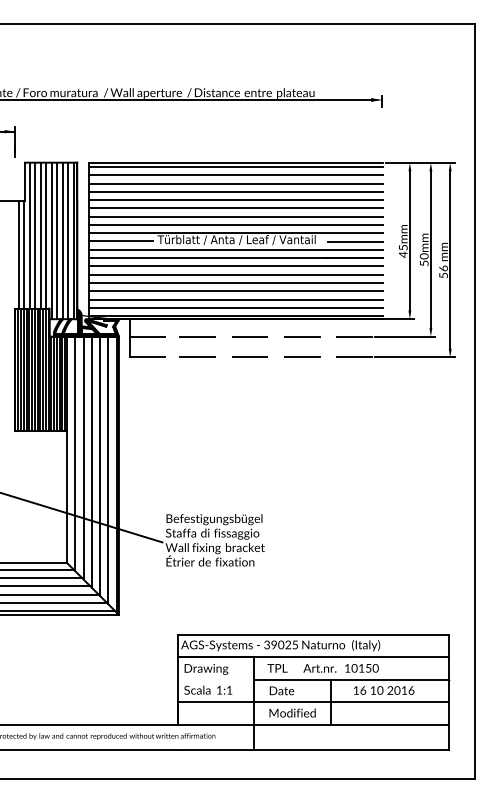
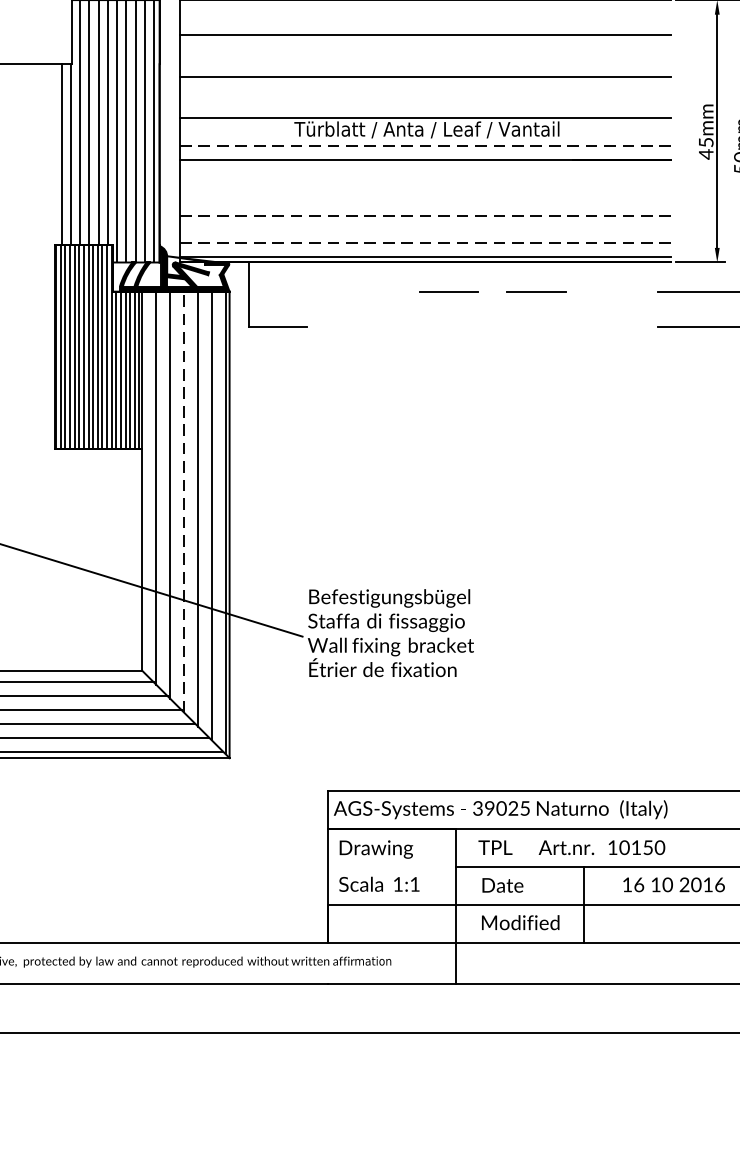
line: (235, 166) -> (424, 6), removed
line: (235, 175) -> (424, 21), removed
line: (235, 191) -> (424, 48), removed
line: (235, 200) -> (424, 63), removed
line: (235, 216) -> (424, 90), removed
line: (235, 224) -> (424, 103), removed
line: (120, 241) -> (232, 132), removed
line: (355, 241) -> (626, 132), removed
line: (235, 249) -> (424, 145), solid -> dashed
line: (235, 266) -> (424, 174), removed
line: (235, 274) -> (424, 187), removed
line: (235, 282) -> (424, 200), removed
line: (235, 291) -> (424, 216), solid -> dashed
line: (235, 299) -> (424, 229), removed
line: (235, 307) -> (424, 242), solid -> dashed
line: (147, 336) -> (277, 291), removed
line: (197, 336) -> (361, 291), removed
line: (353, 336) -> (622, 291), removed
line: (197, 357) -> (361, 326), removed
line: (249, 357) -> (448, 326), removed
line: (301, 357) -> (535, 326), removed
line: (353, 357) -> (622, 326), removed
line: (91, 462) -> (183, 502), solid -> dashed

